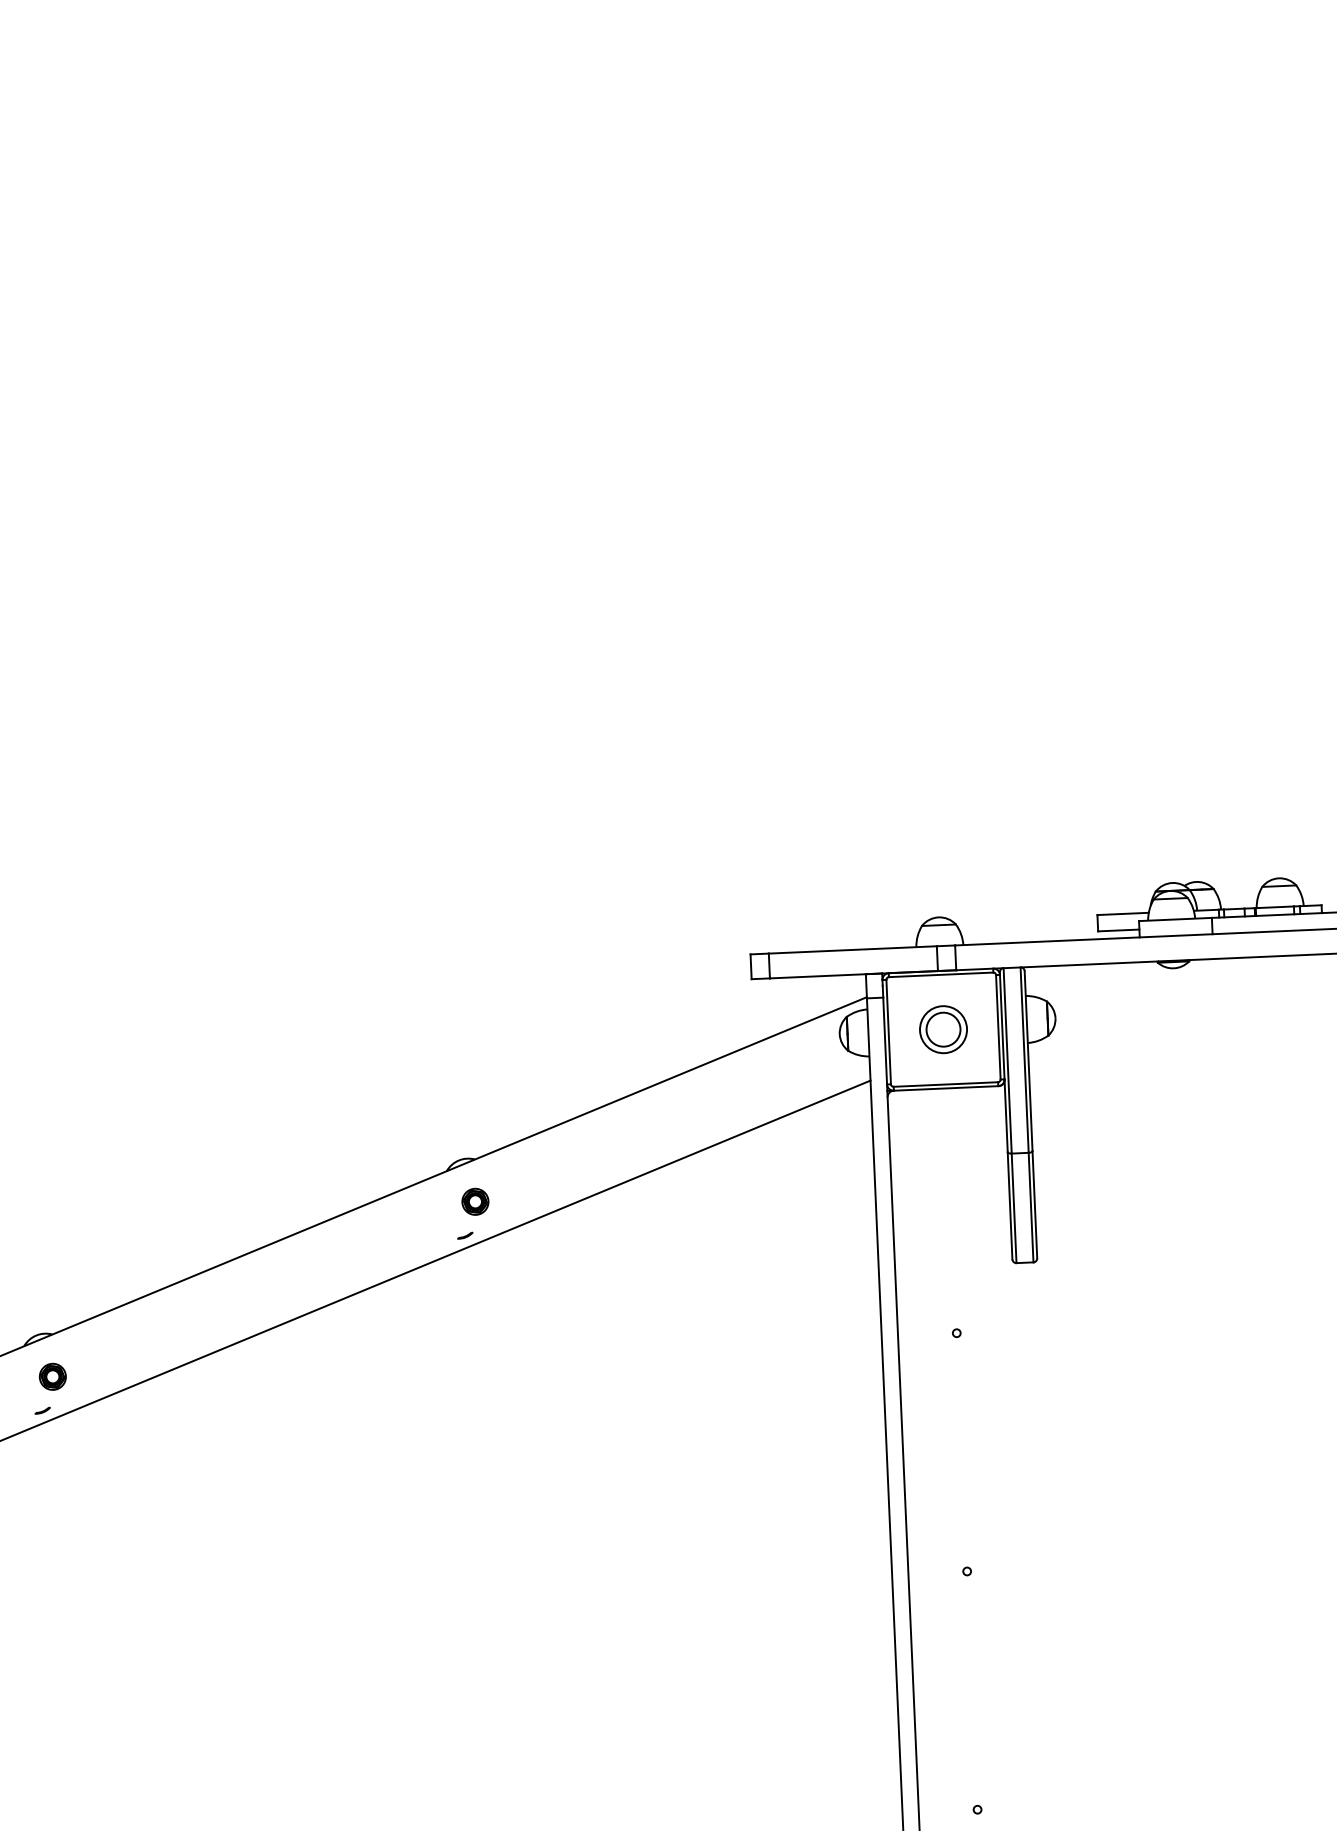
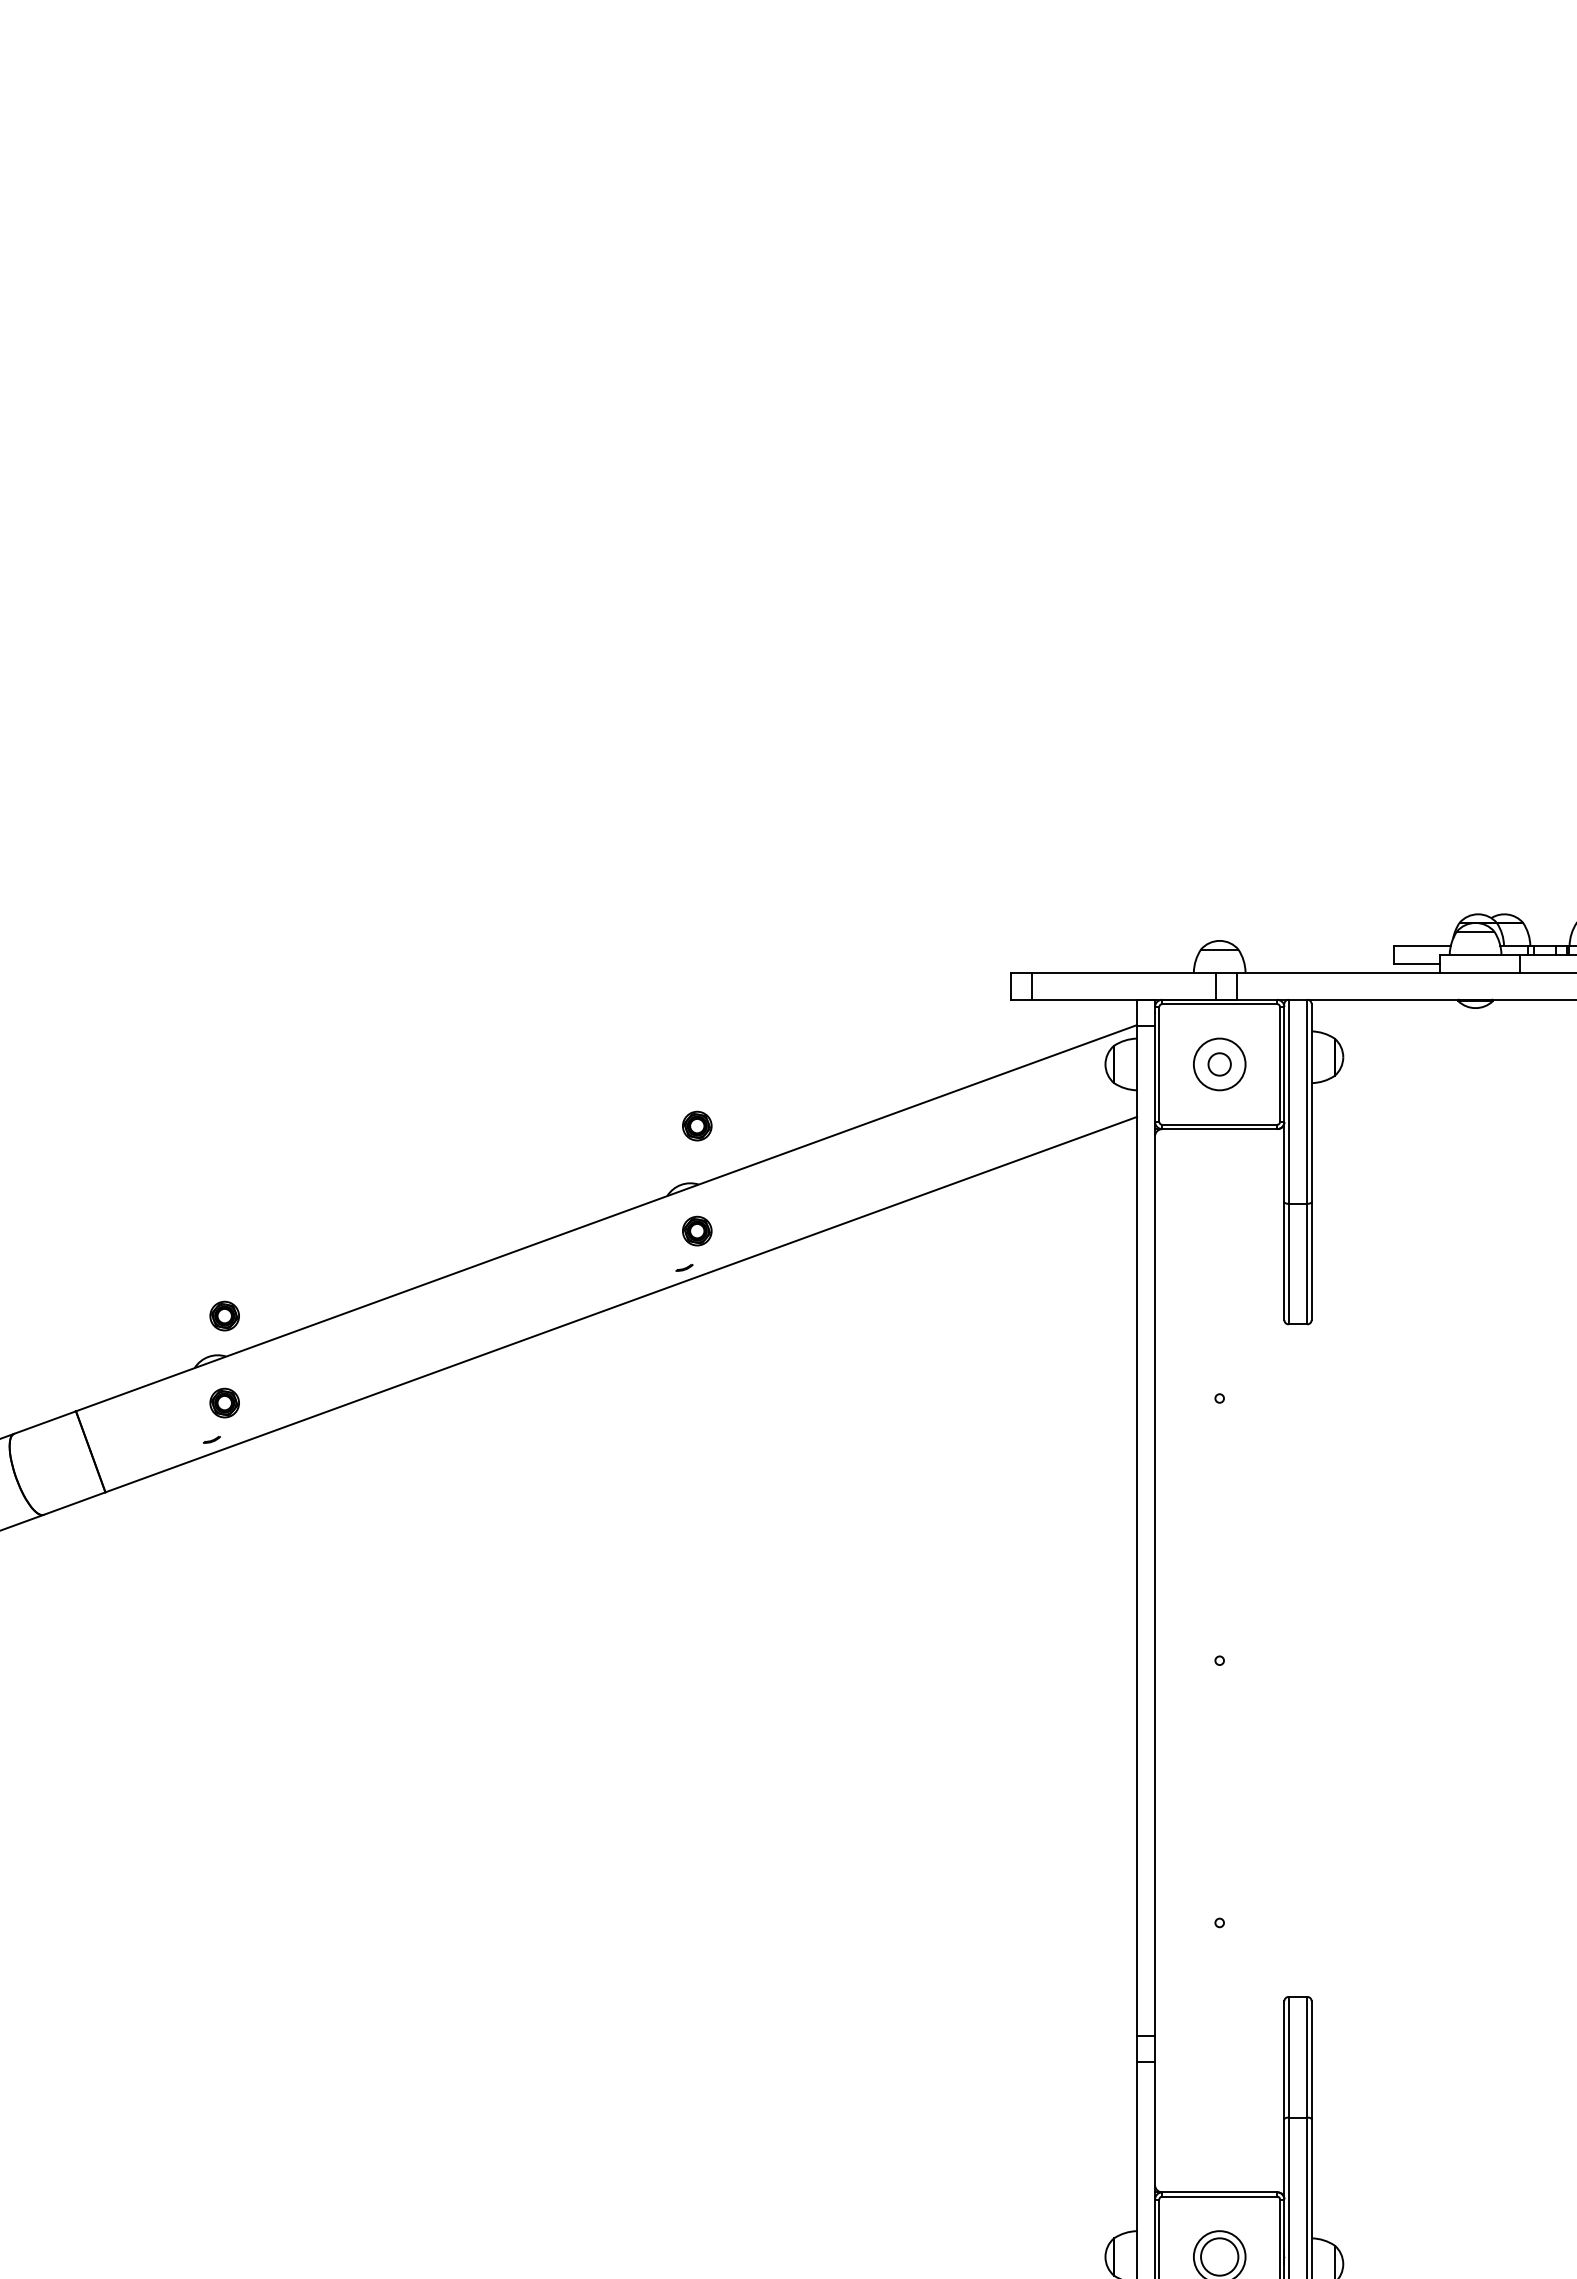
circle: (943, 1029) -> (1219, 1064), size x0.6
part: (471, 1105) -> (697, 1125), added
part: (49, 1297) -> (224, 1315), added

